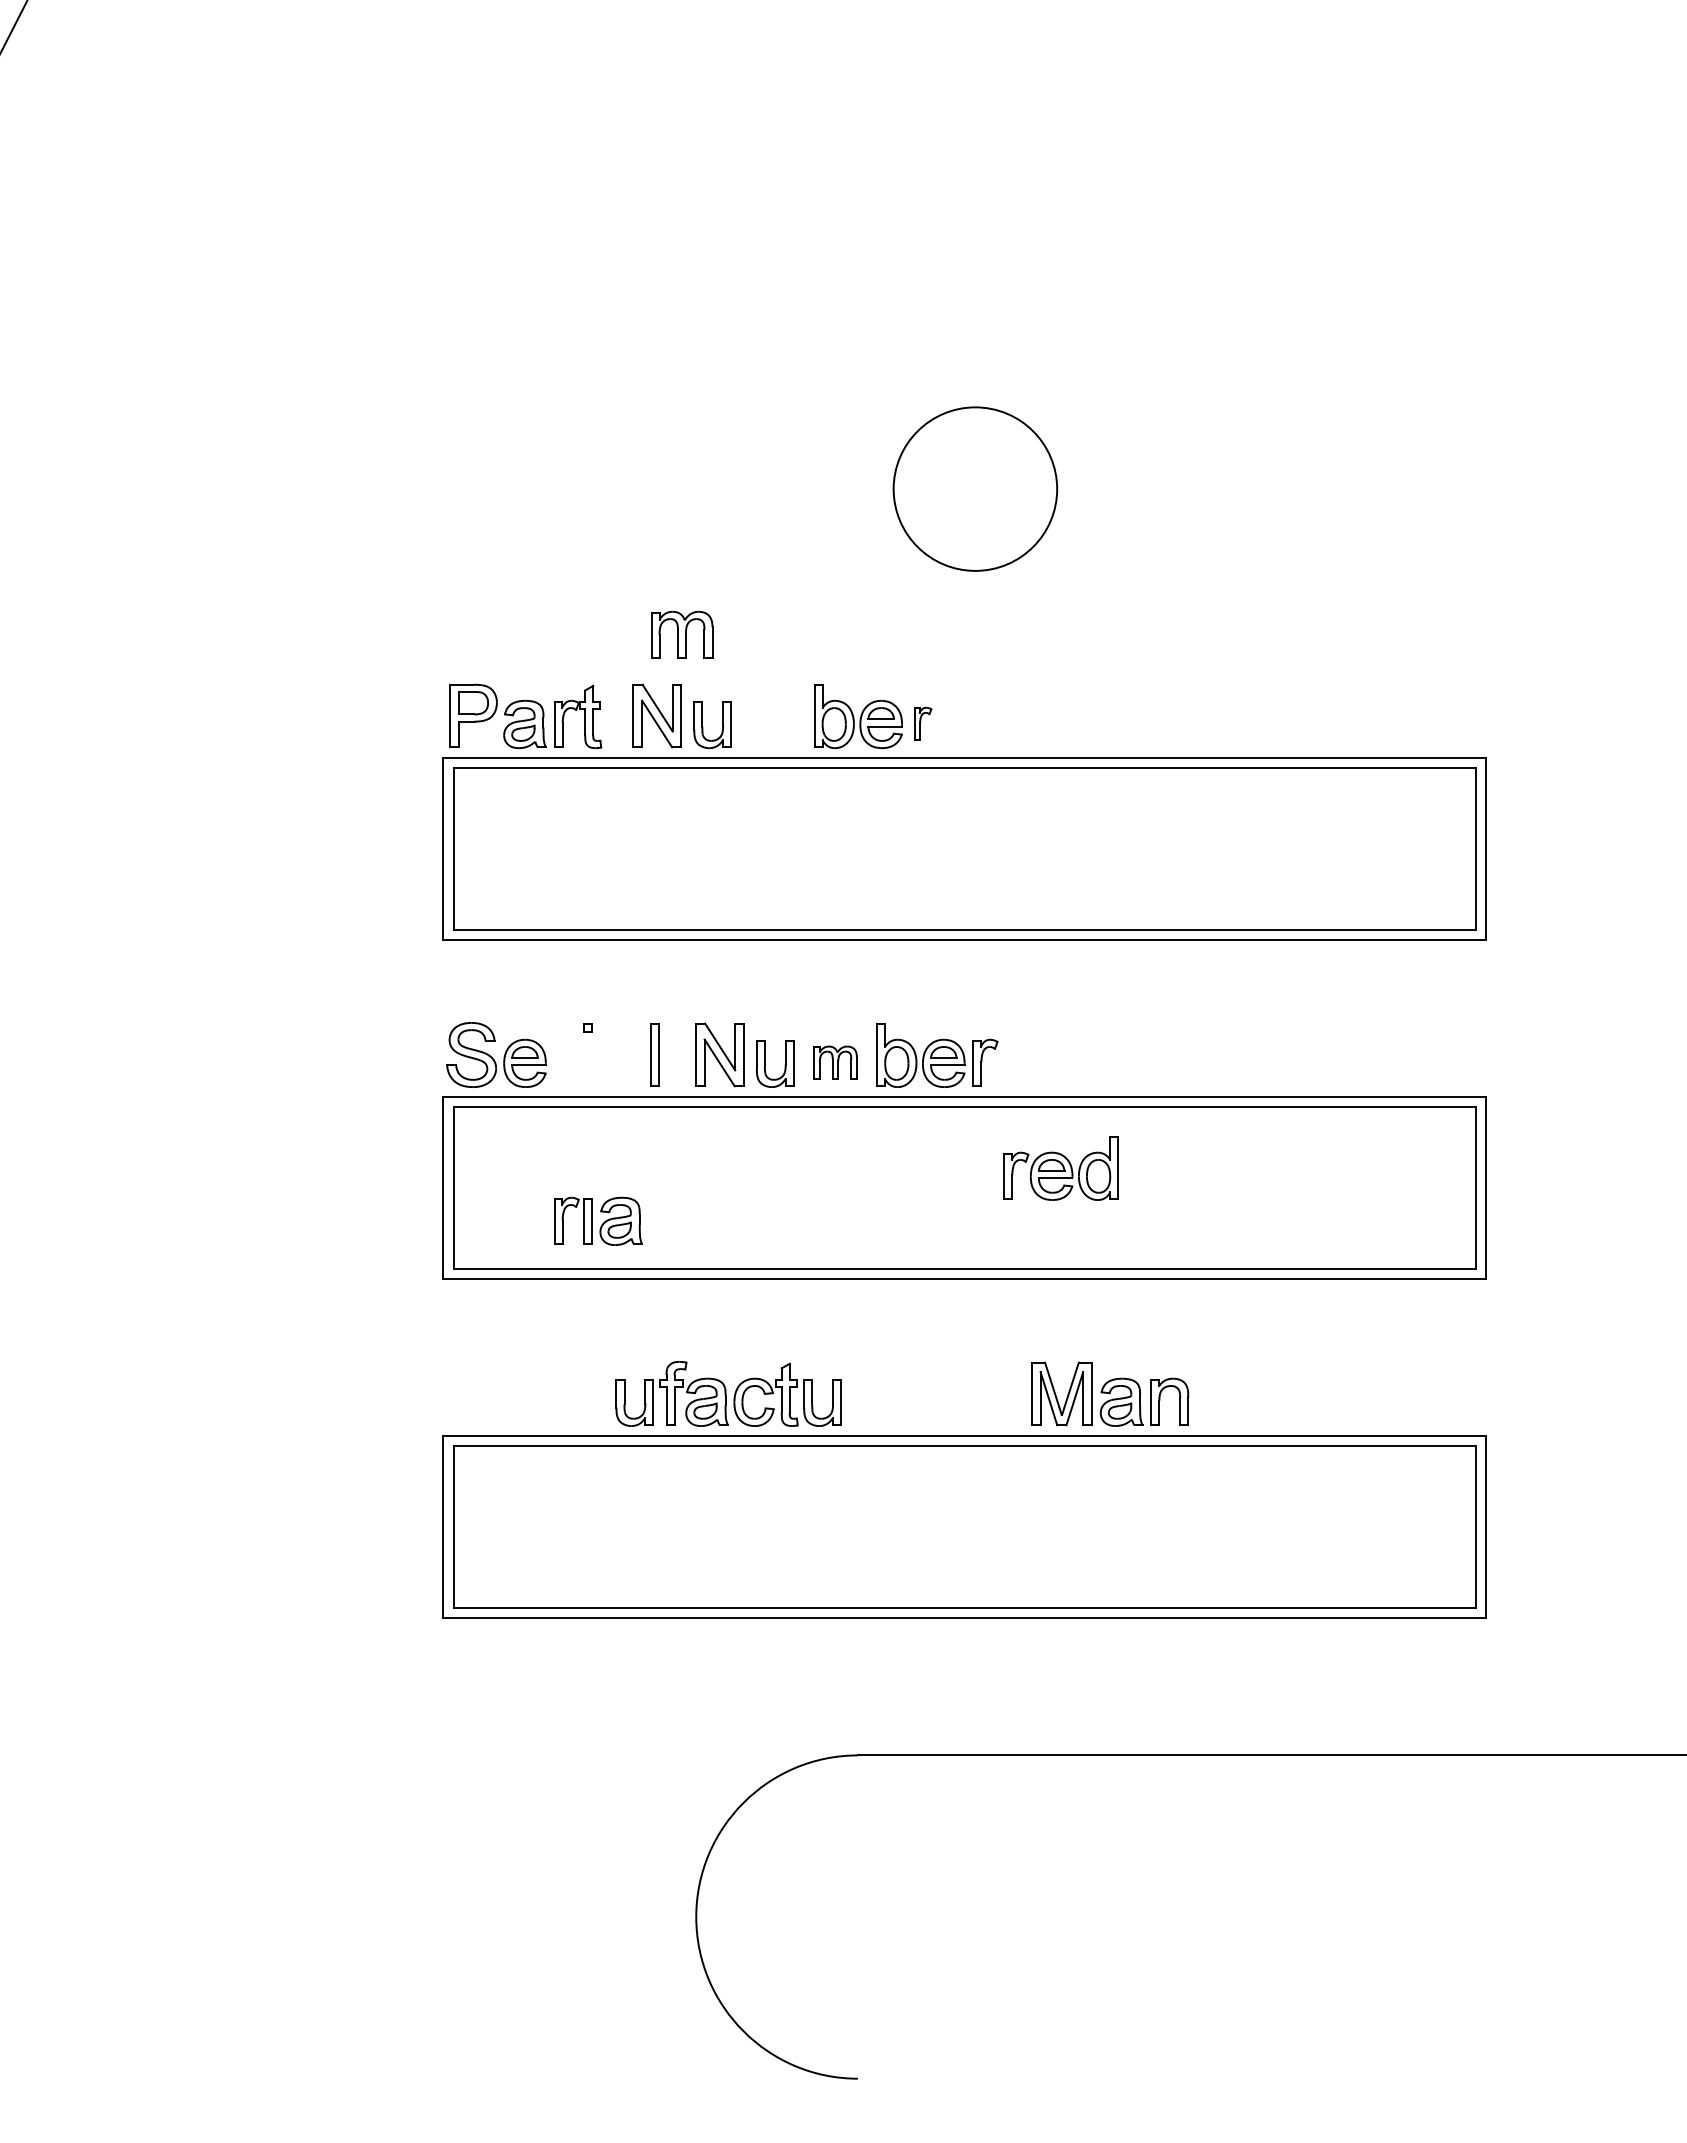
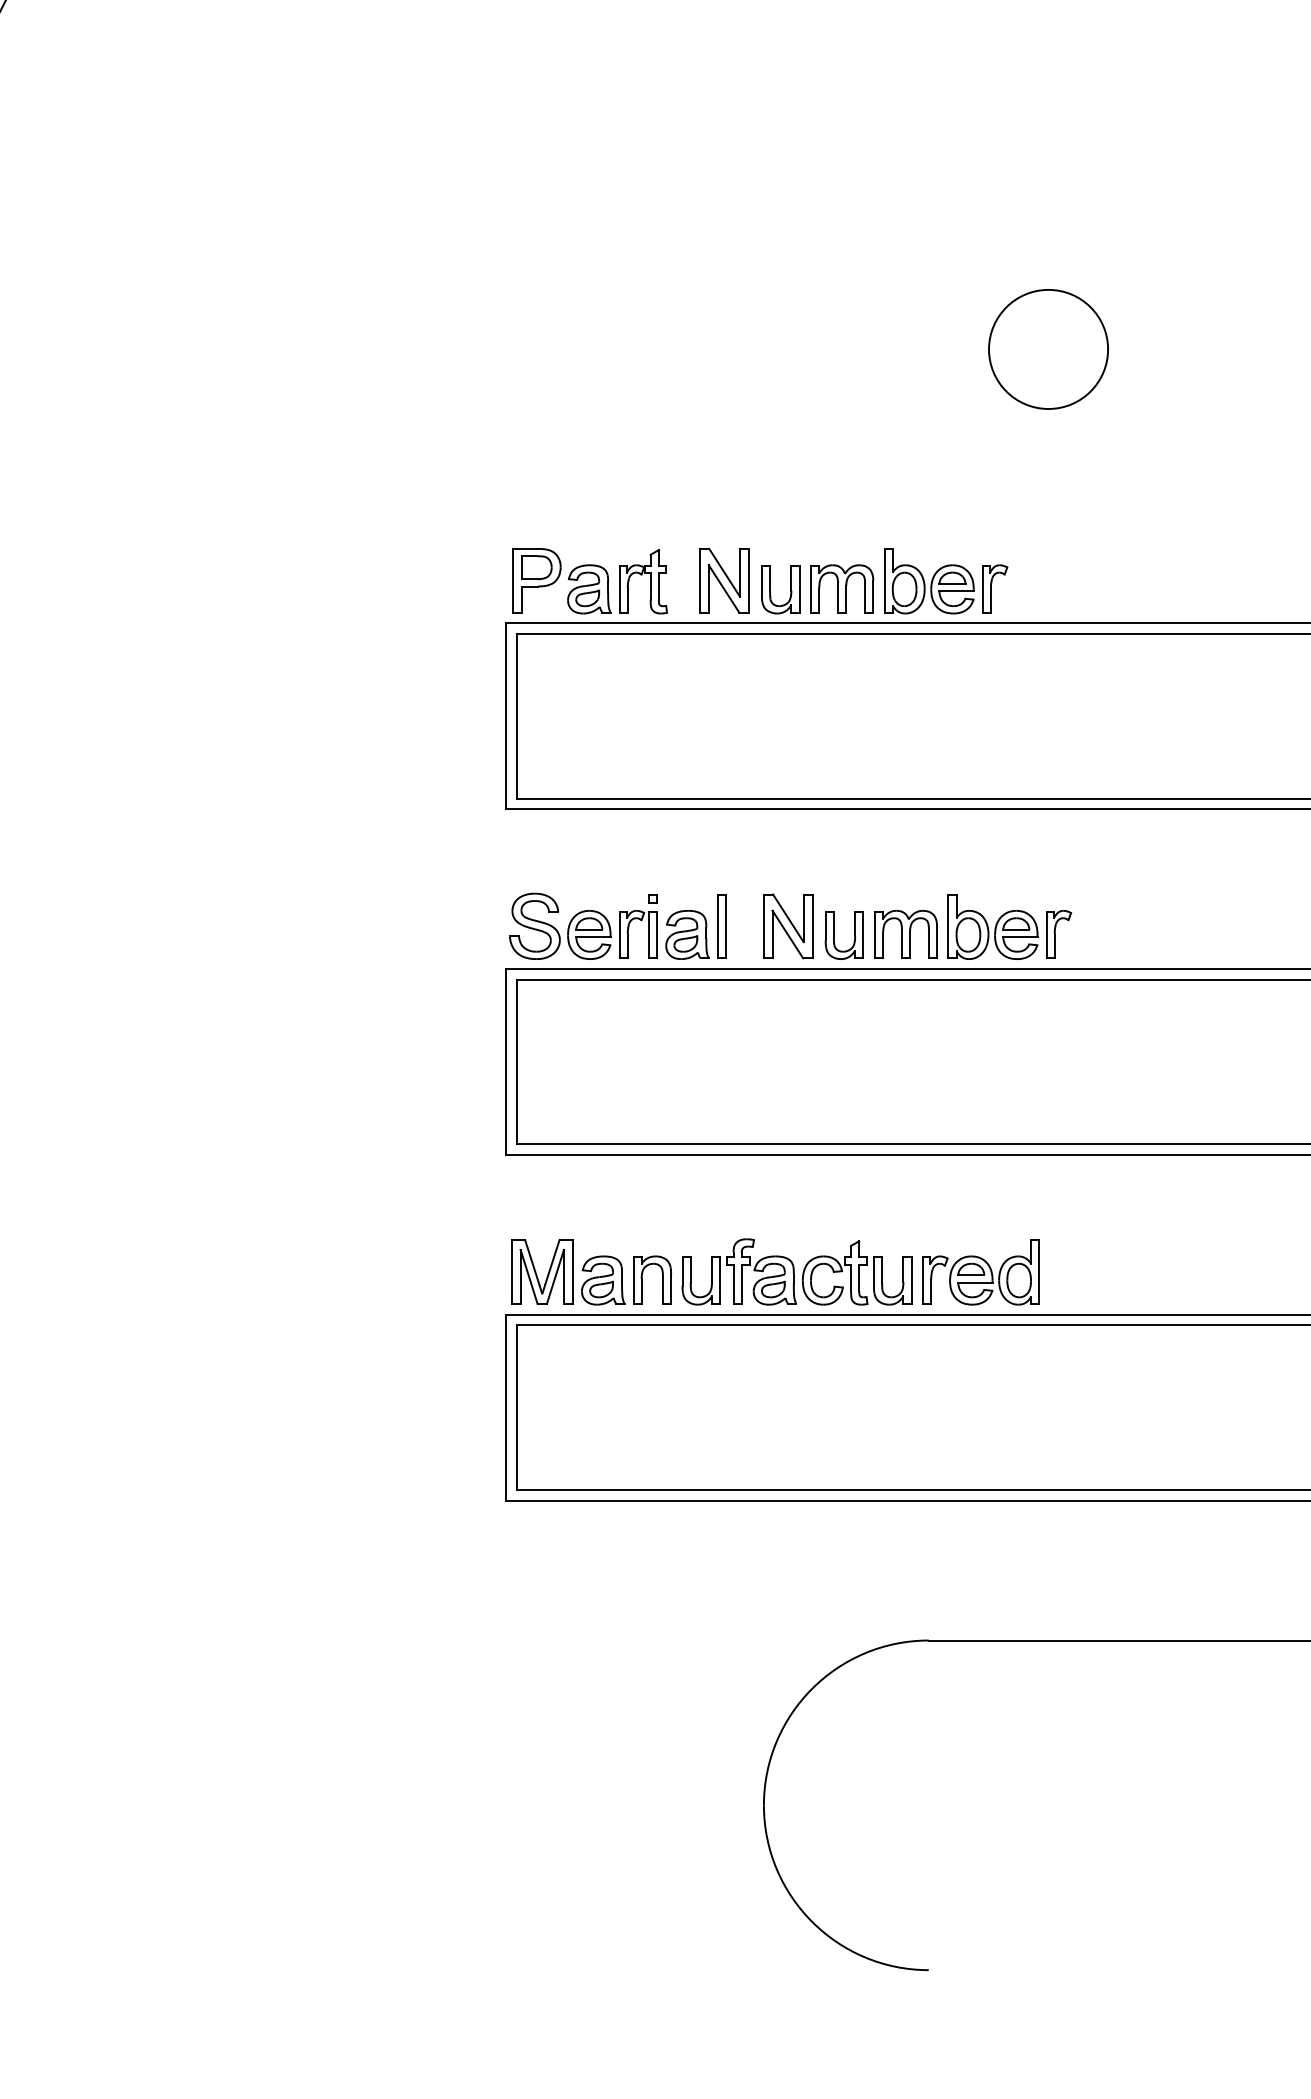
circle: (975, 488) -> (1048, 348), size x0.71
part: (682, 634) -> (842, 588), moved
part: (922, 723) -> (994, 588), size x1.43
part: (835, 1062) -> (905, 934), size x1.43
part: (1060, 1168) -> (980, 1272), moved
part: (598, 1220) -> (664, 934), moved
part: (1110, 1393) -> (591, 1271), moved

